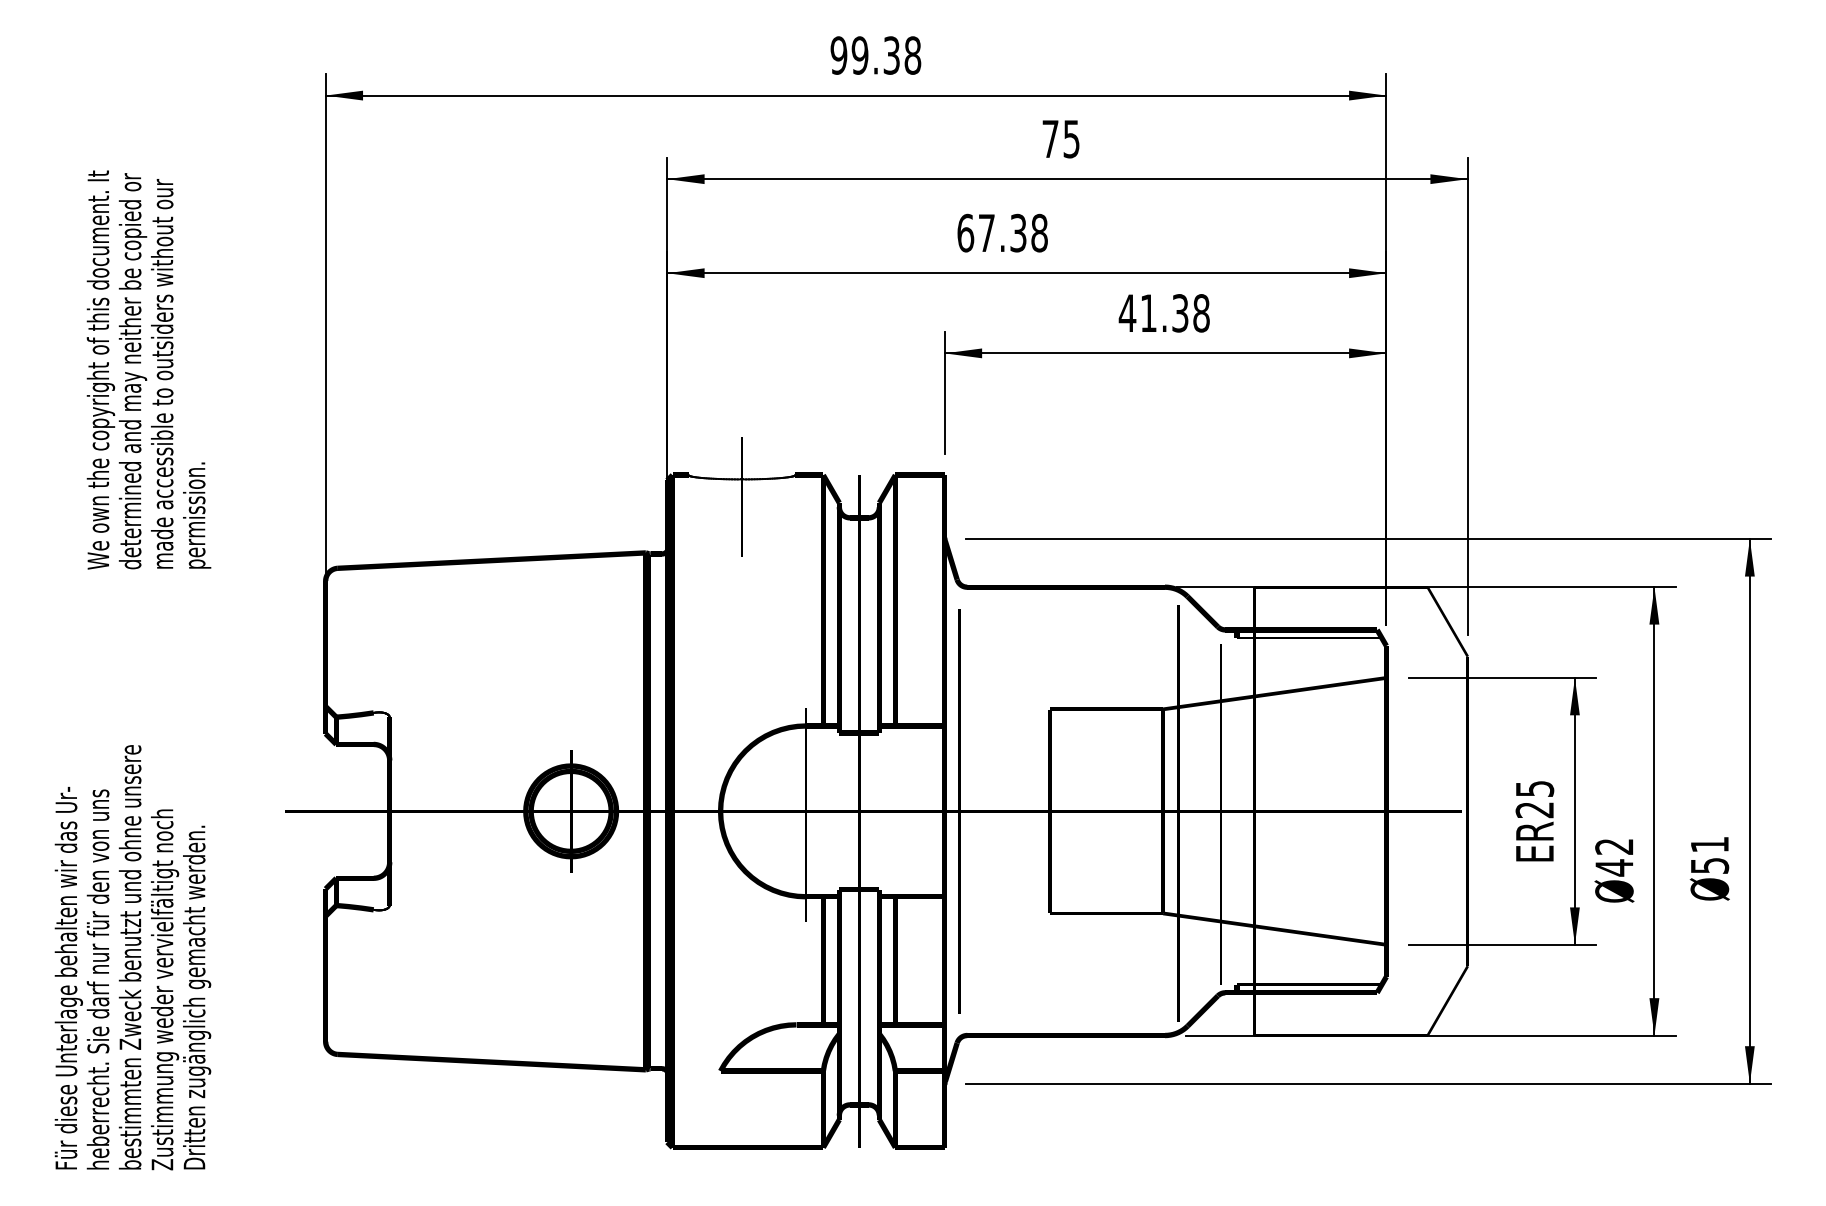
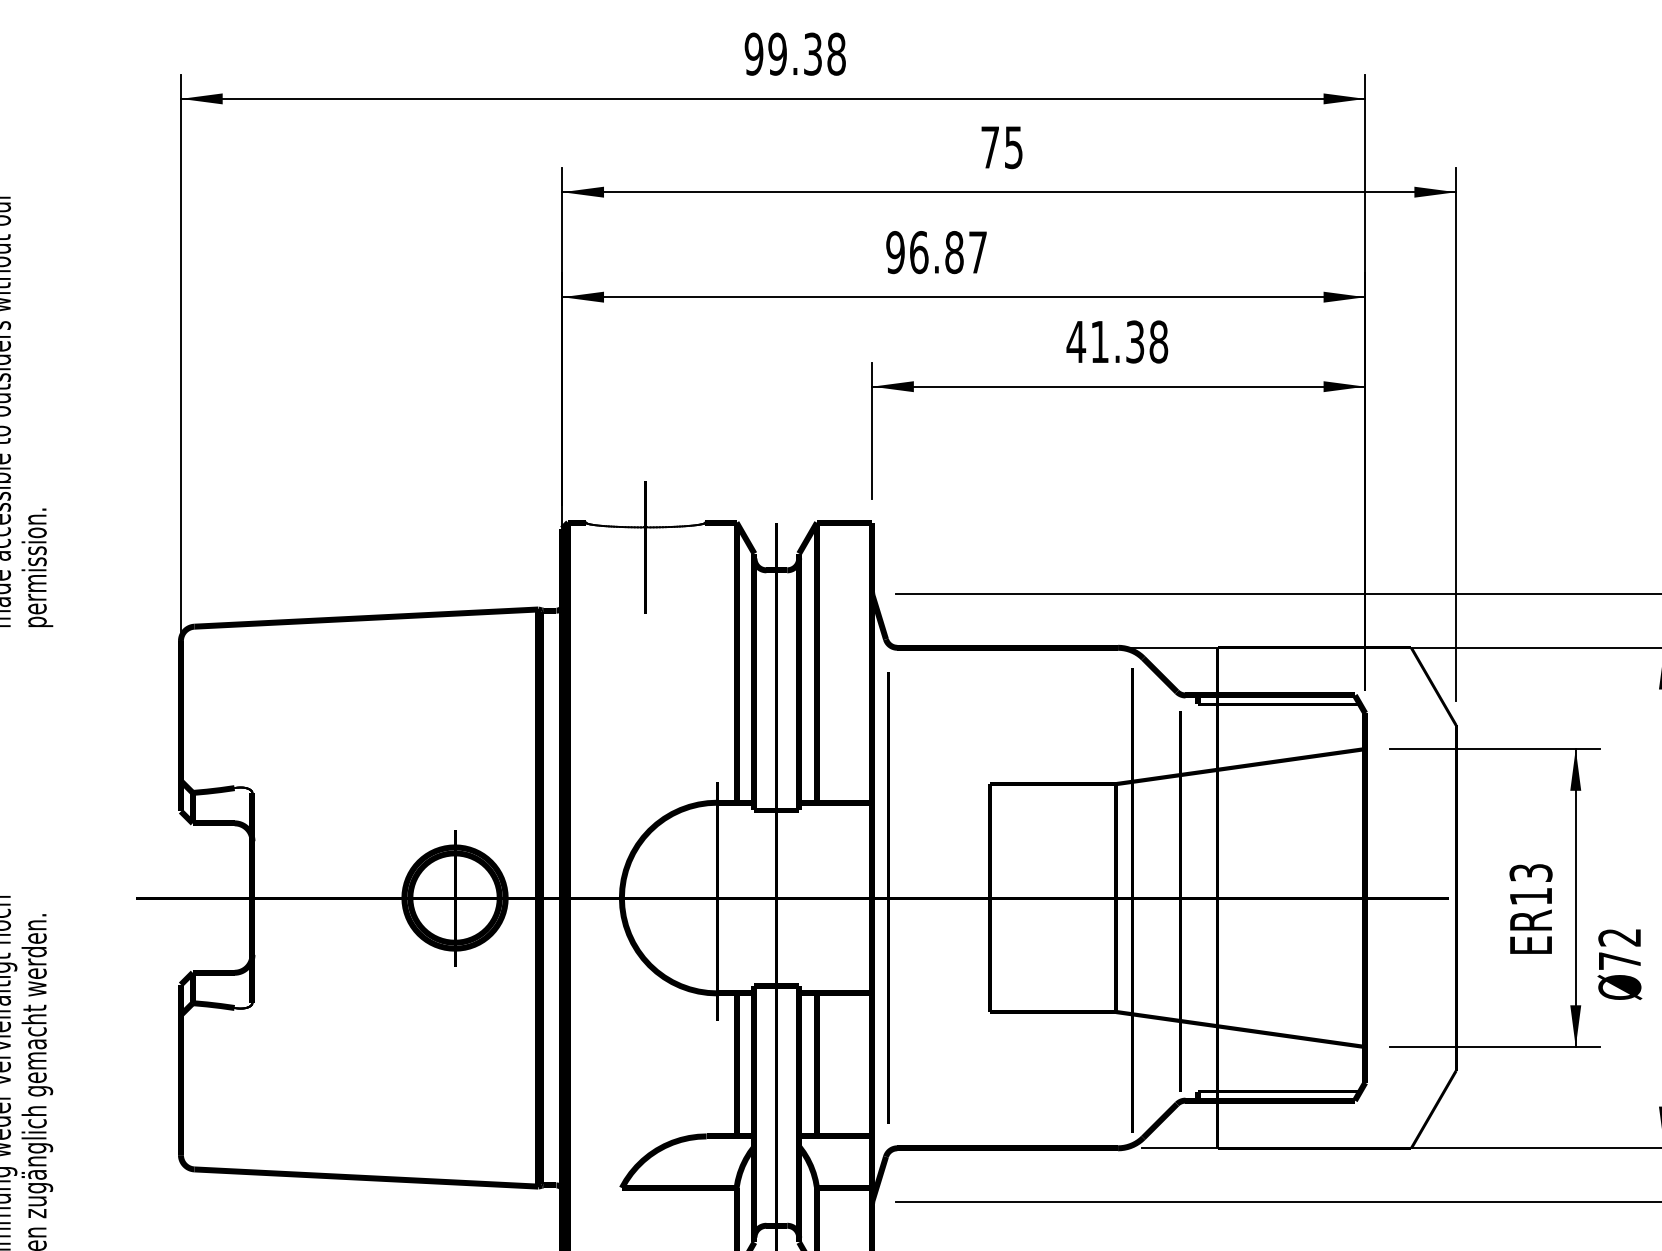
text: (1002, 232) -> (936, 251), 67.38 -> 96.87
text: (1534, 799) -> (1530, 884), 25 -> 13
text: (1614, 867) -> (1619, 960), 42 -> 72

